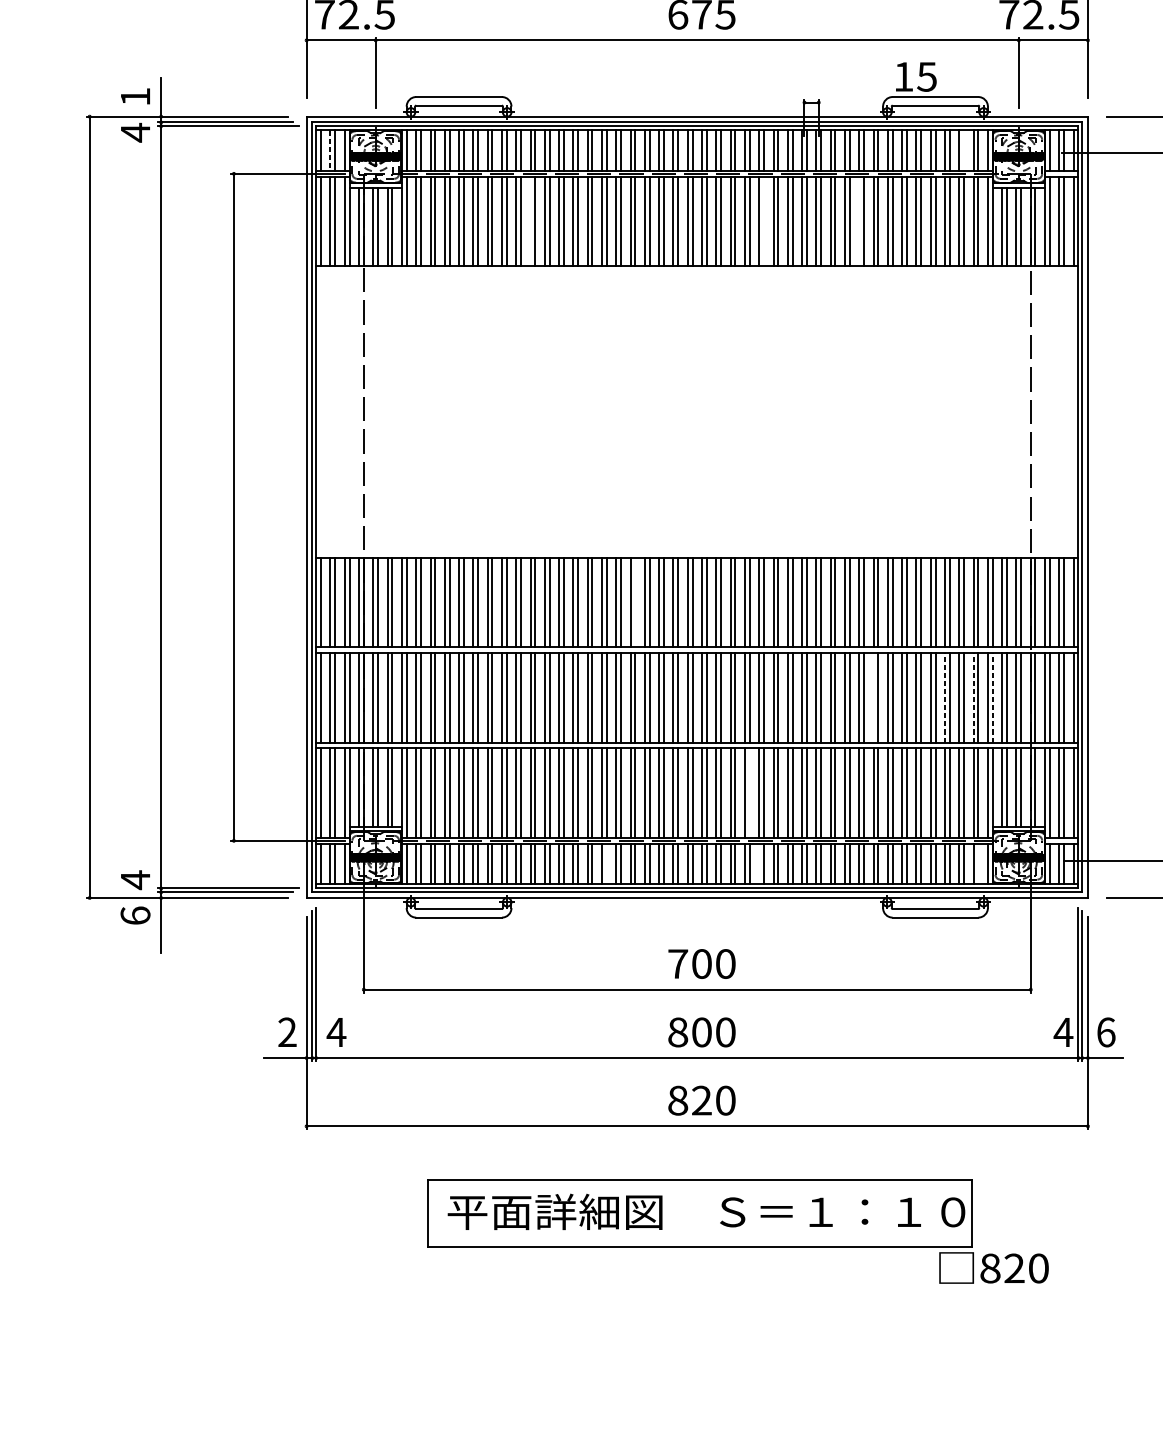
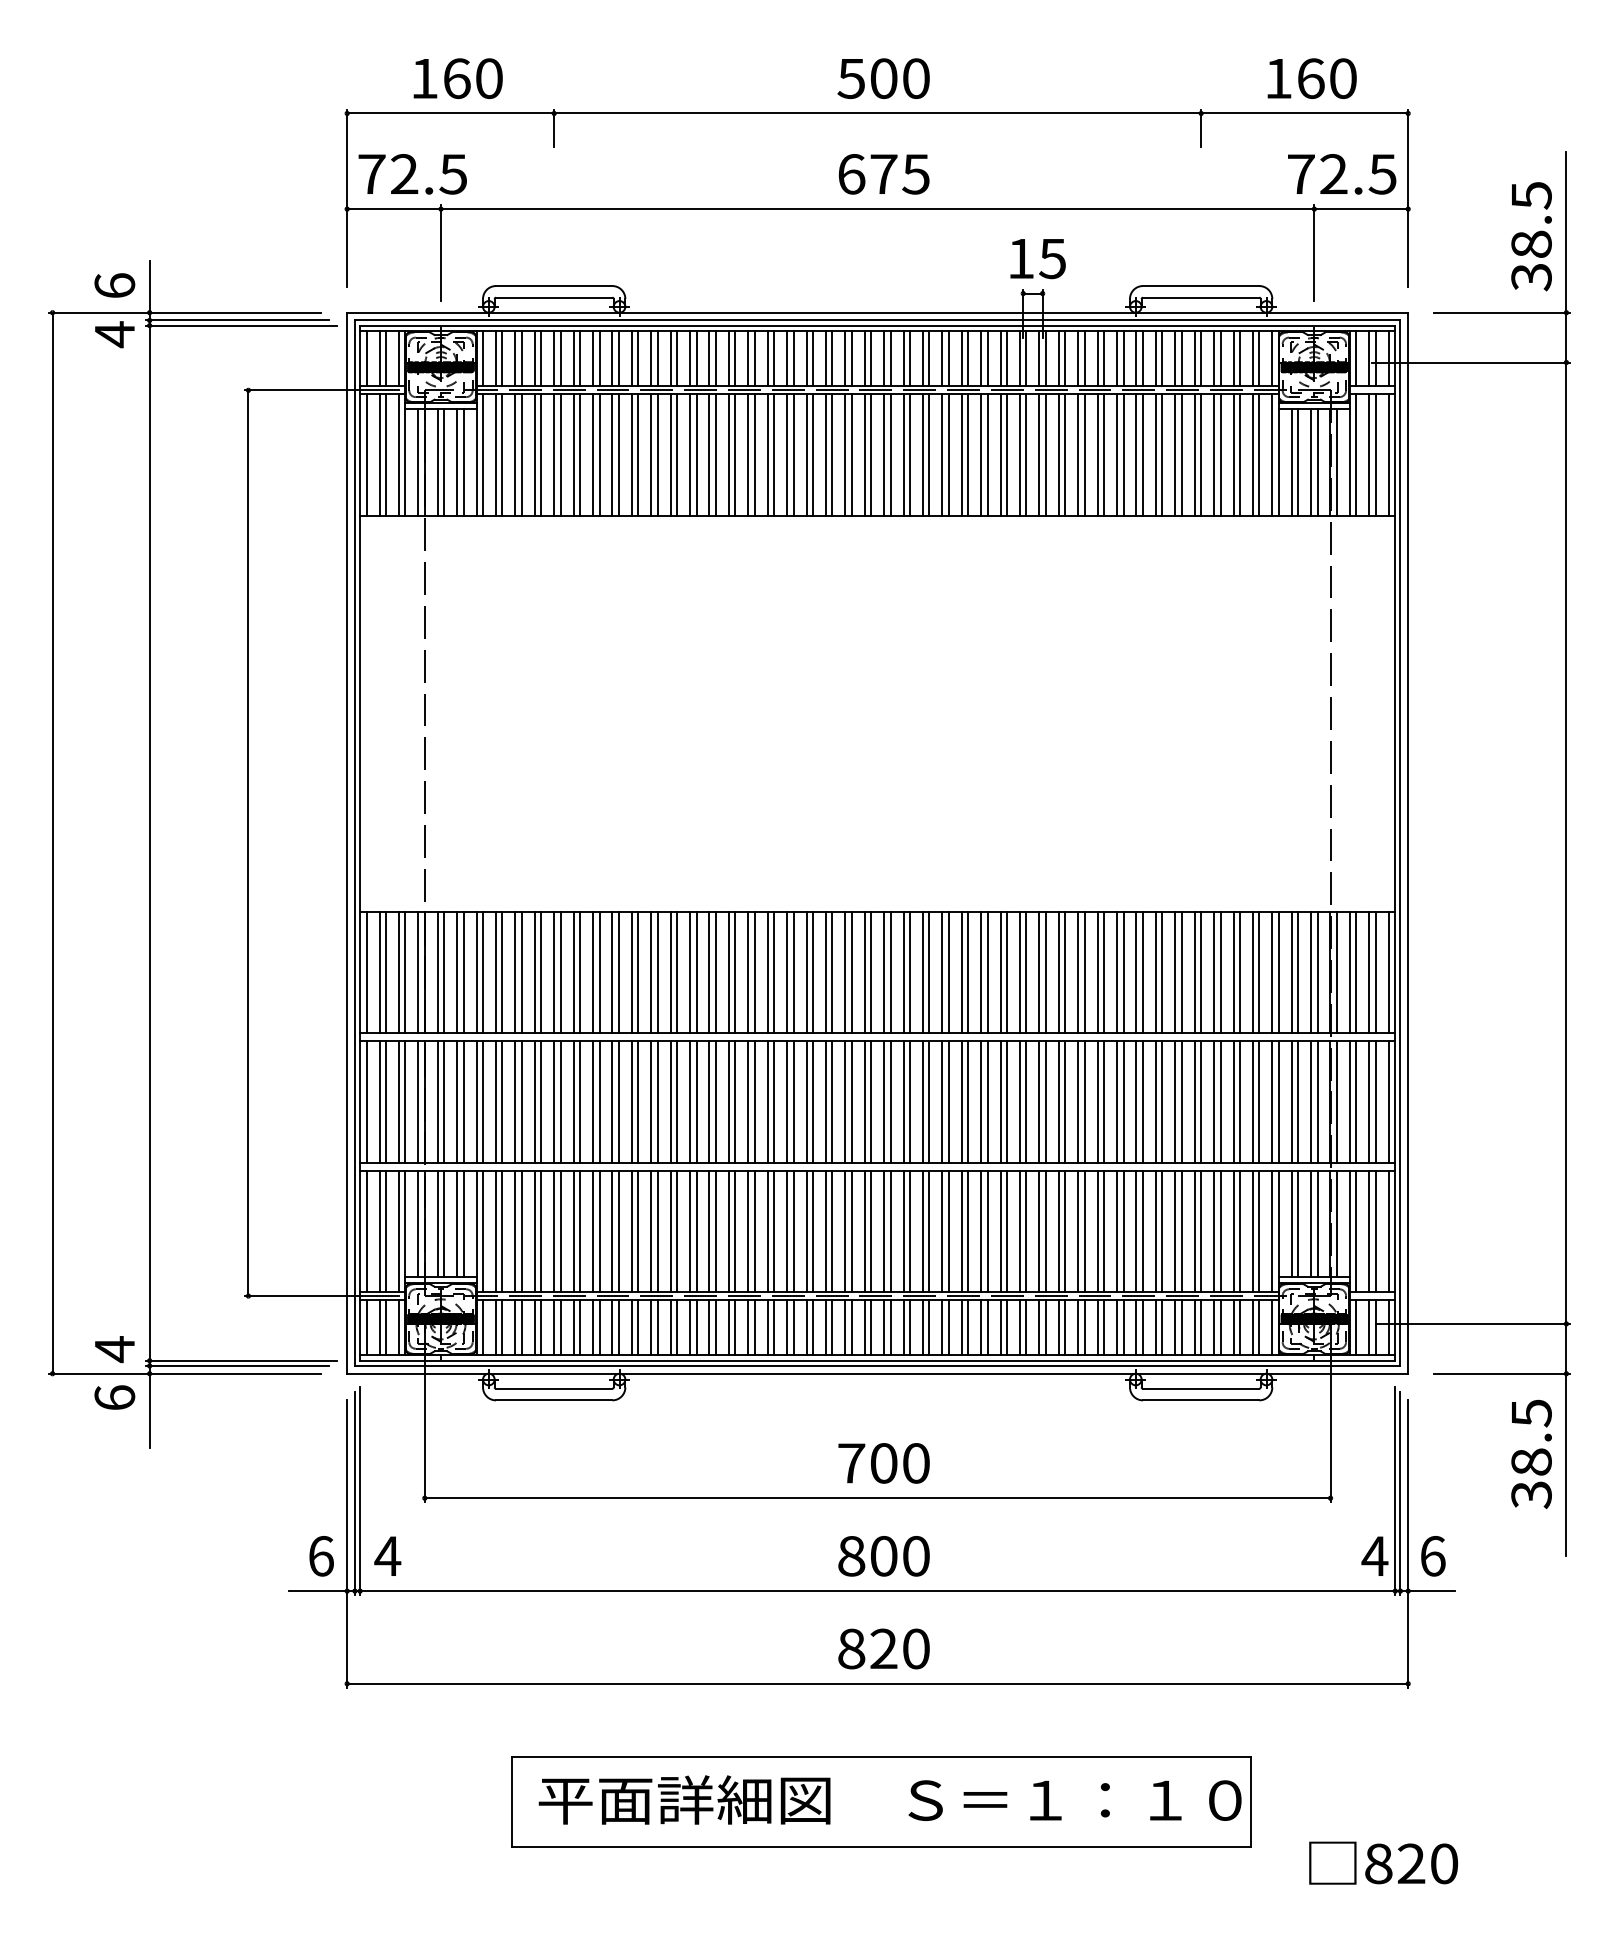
text: (915, 77) -> (1037, 259), moved
text: (135, 96) -> (114, 285), 1 -> 6
line: (963, 150) -> (1239, 358), added
line: (330, 151) -> (379, 359), dashed -> solid
line: (530, 221) -> (651, 454), added
line: (764, 221) -> (968, 454), added
line: (859, 221) -> (1097, 454), added
line: (635, 602) -> (793, 972), added
line: (873, 697) -> (1117, 1101), added
line: (945, 697) -> (1214, 1101), dashed -> solid
line: (973, 697) -> (1252, 1101), dashed -> solid
line: (992, 697) -> (1278, 1101), dashed -> solid
line: (749, 793) -> (948, 1231), added
line: (606, 863) -> (754, 1326), added
line: (759, 863) -> (961, 1326), added
line: (978, 863) -> (1259, 1326), added
text: (286, 1032) -> (320, 1556), 2 -> 6
text: (993, 1267) -> (1383, 1862), moved

